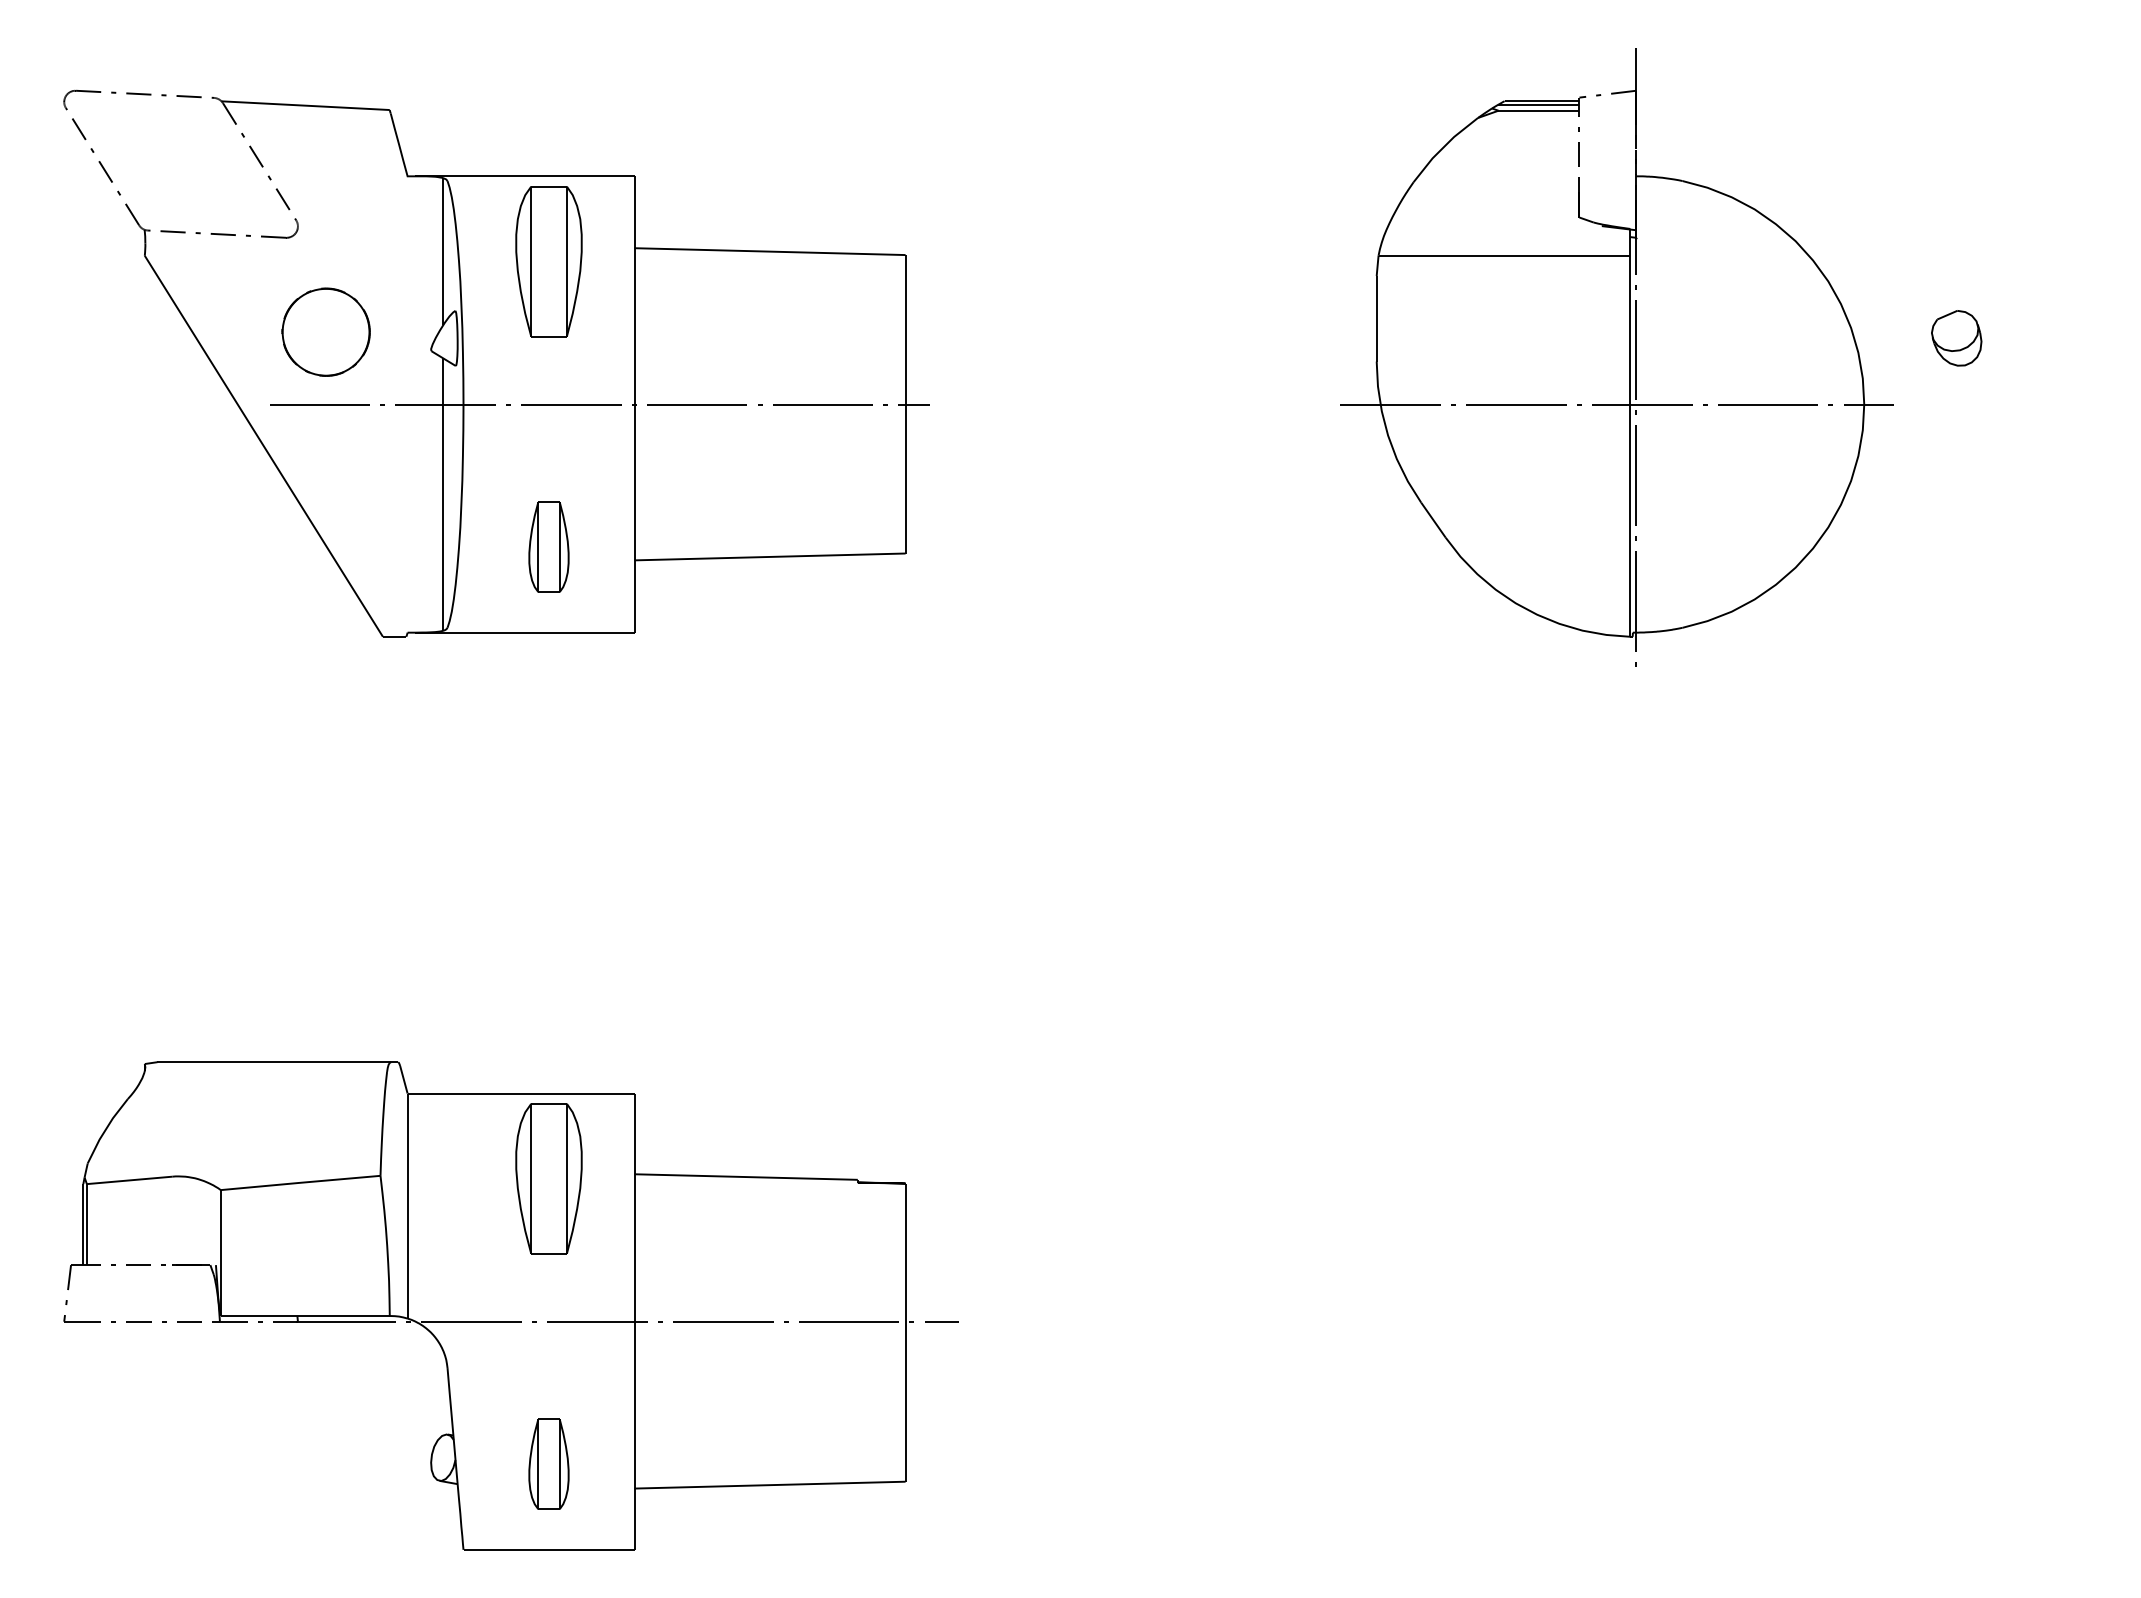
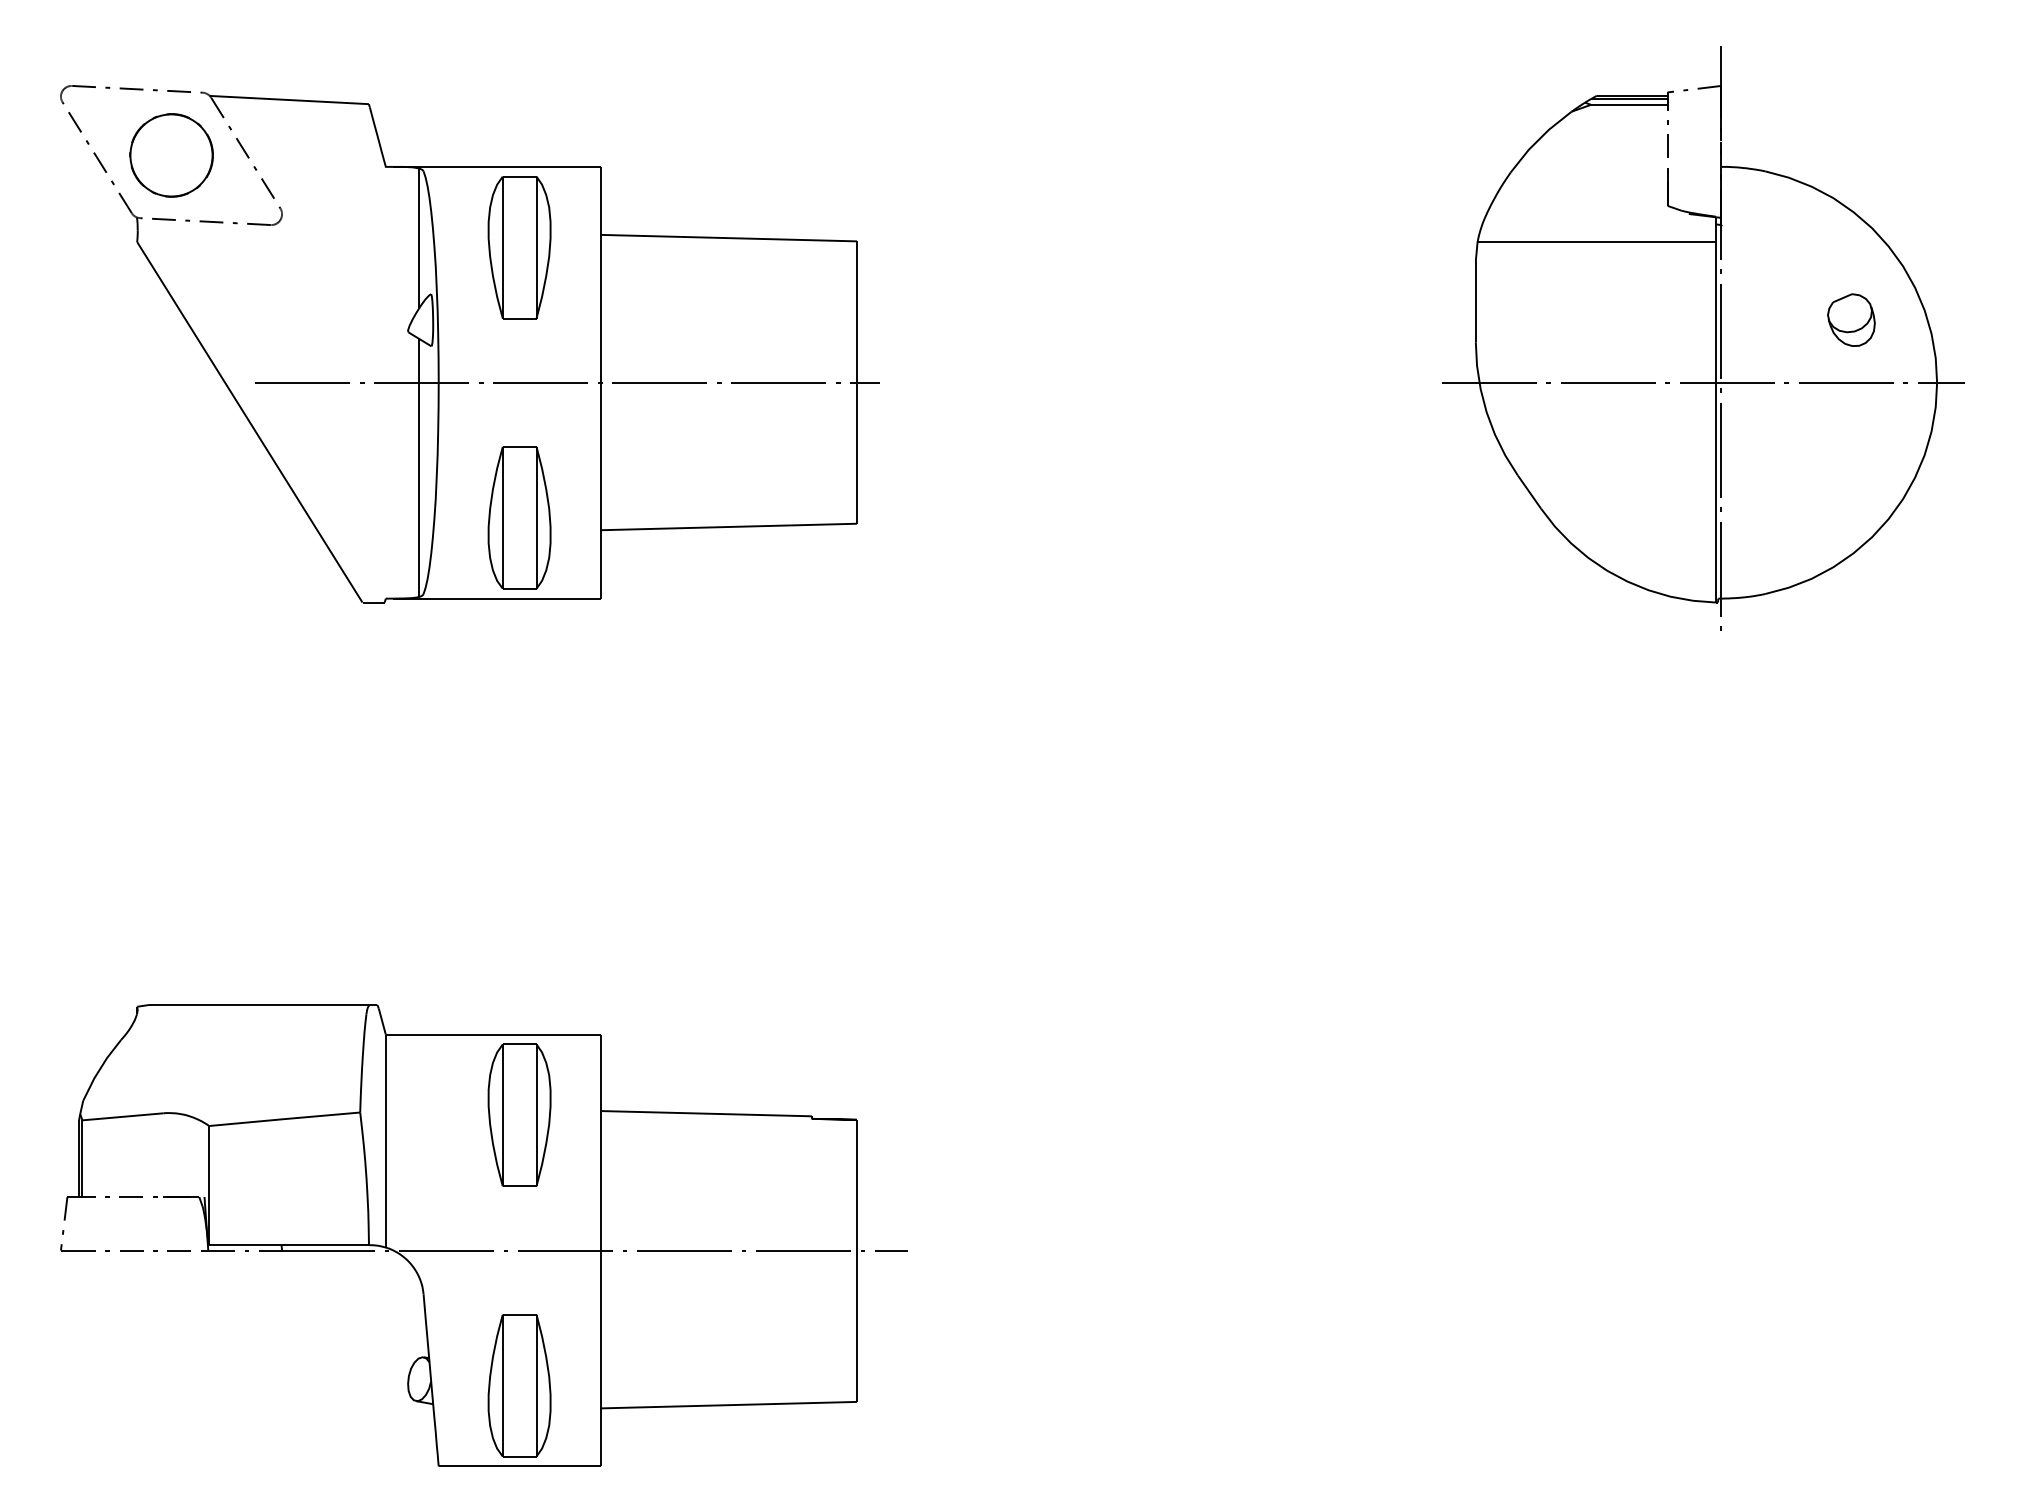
part: (325, 331) -> (170, 154), moved
part: (1616, 357) -> (1702, 338), moved
part: (548, 546) -> (519, 517), size x1.67
part: (548, 1463) -> (519, 1384), size x1.67

